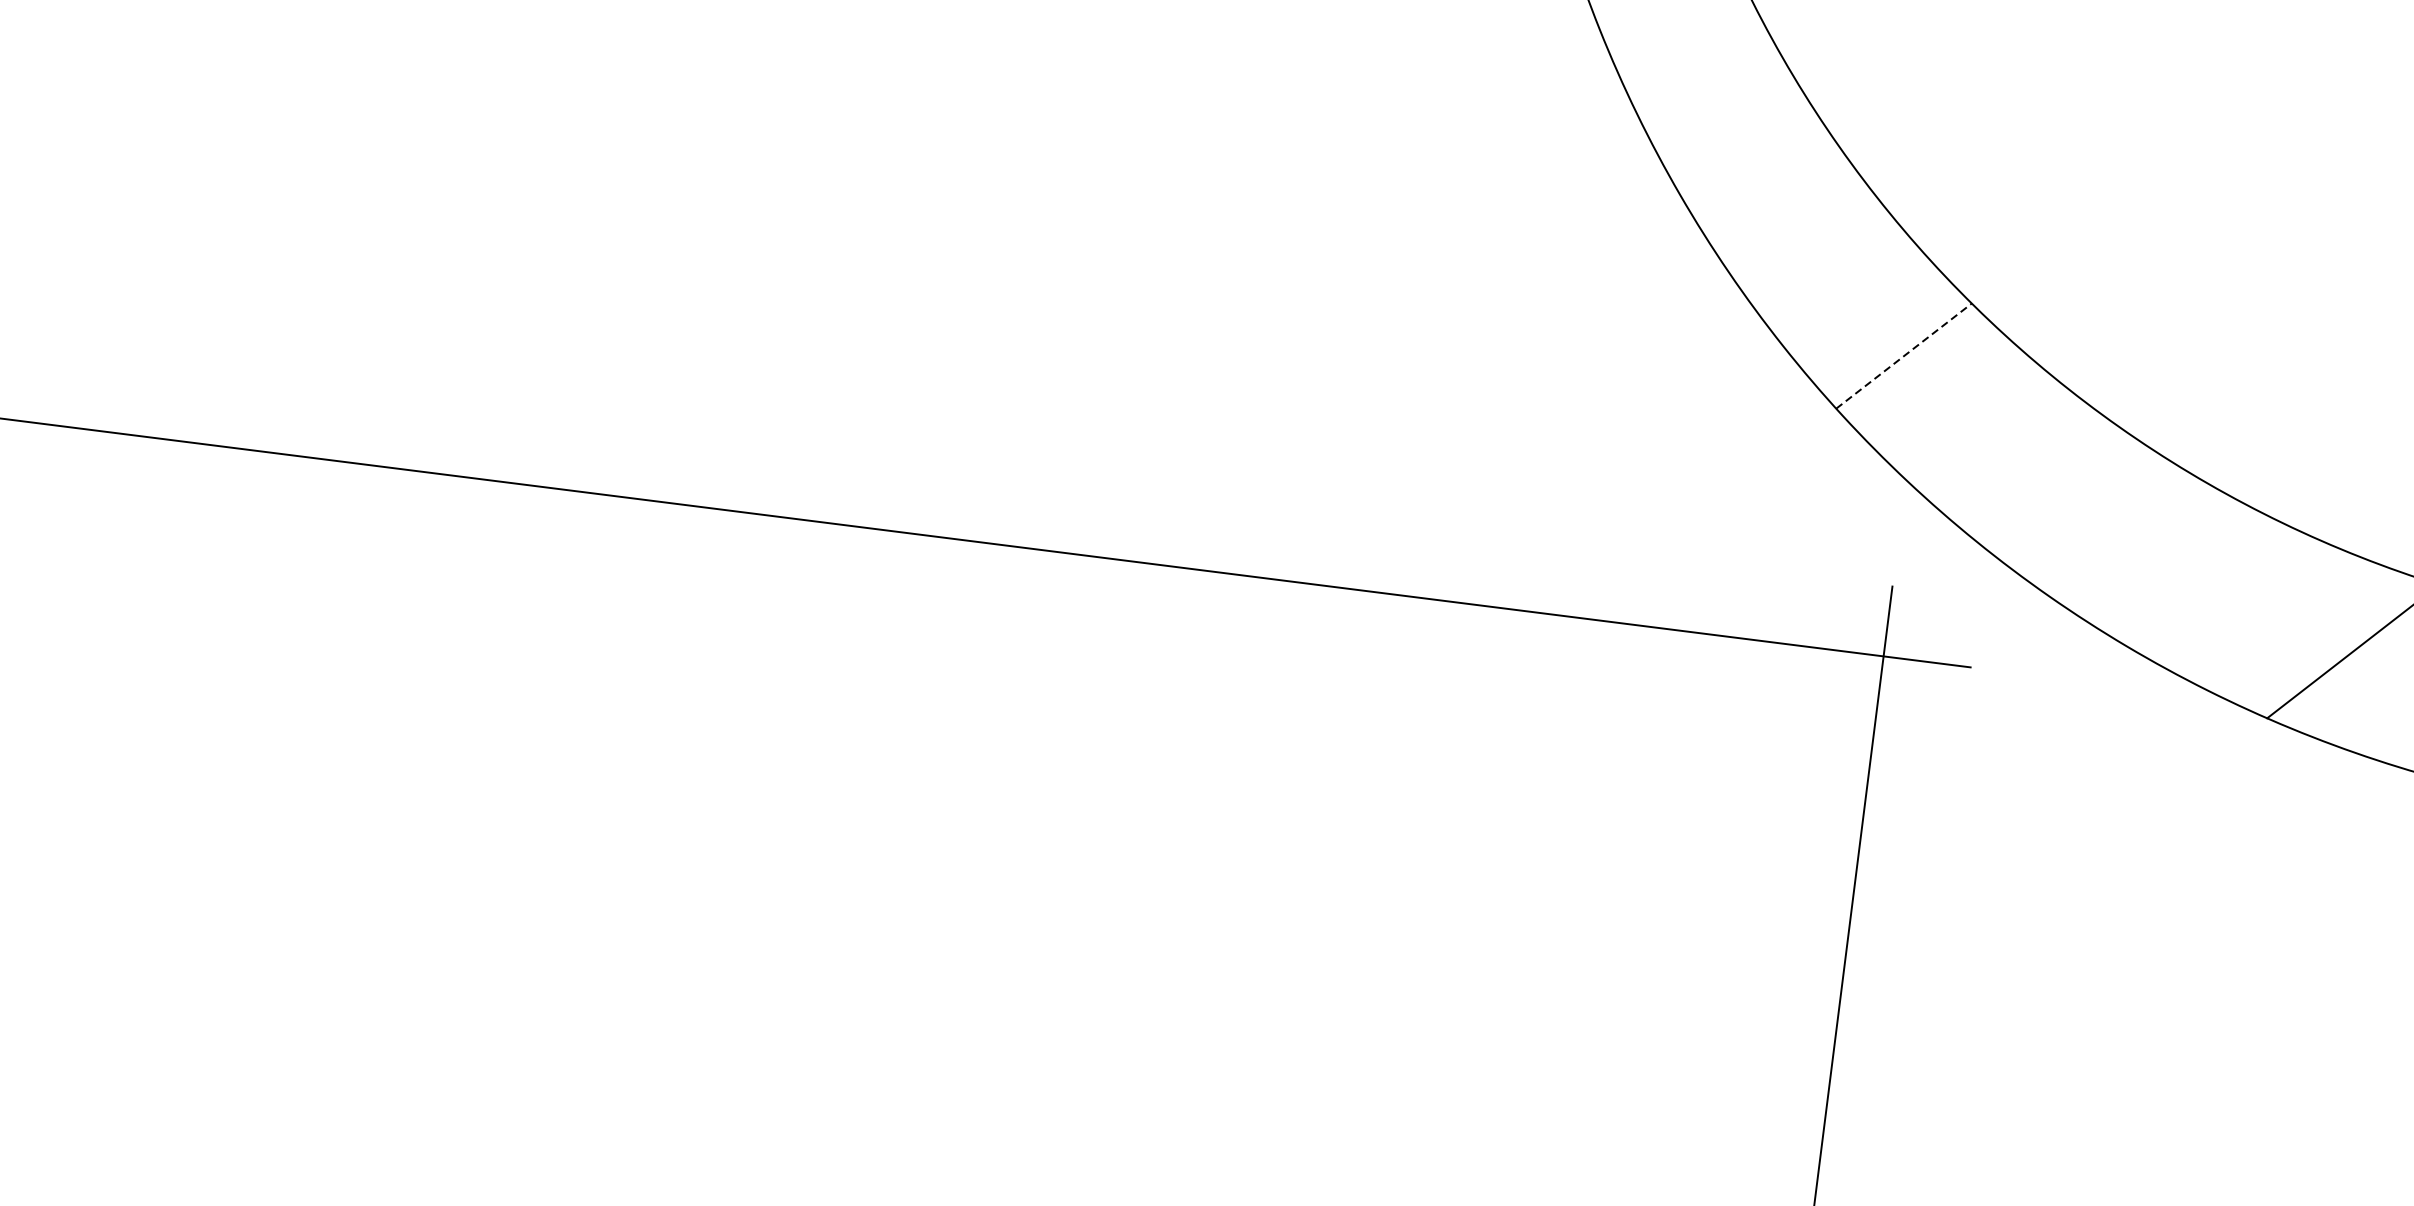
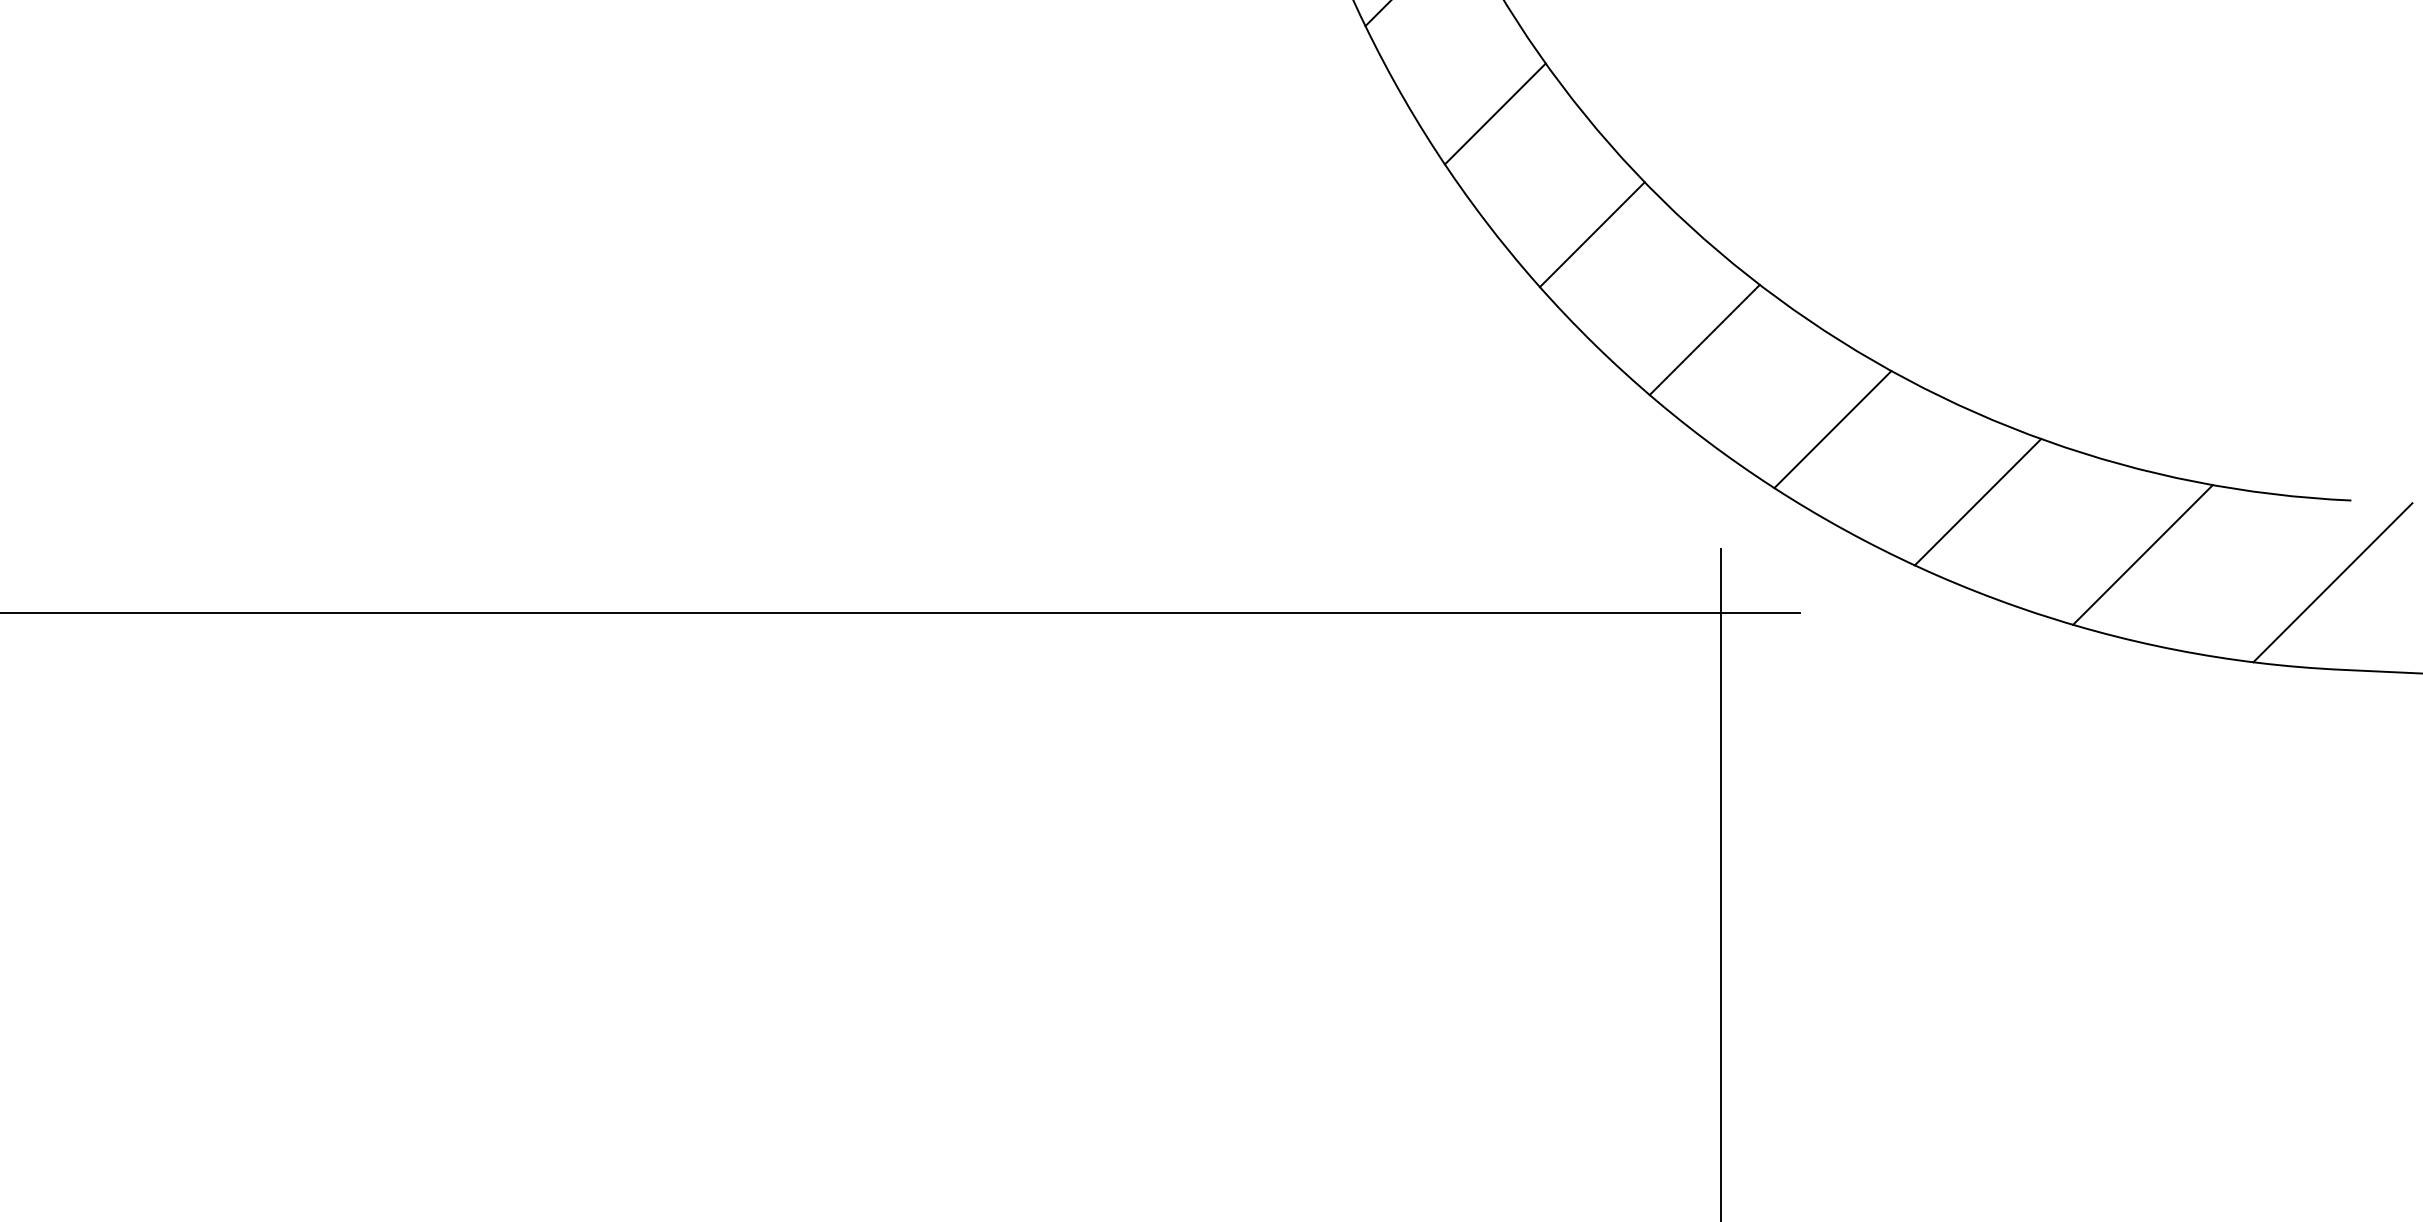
line: (1705, 79) -> (1494, 113), added
line: (1794, 225) -> (1591, 234), added
line: (1903, 355) -> (1704, 339), dashed -> solid
line: (2031, 471) -> (1832, 429), added
line: (2179, 570) -> (1977, 501), added

